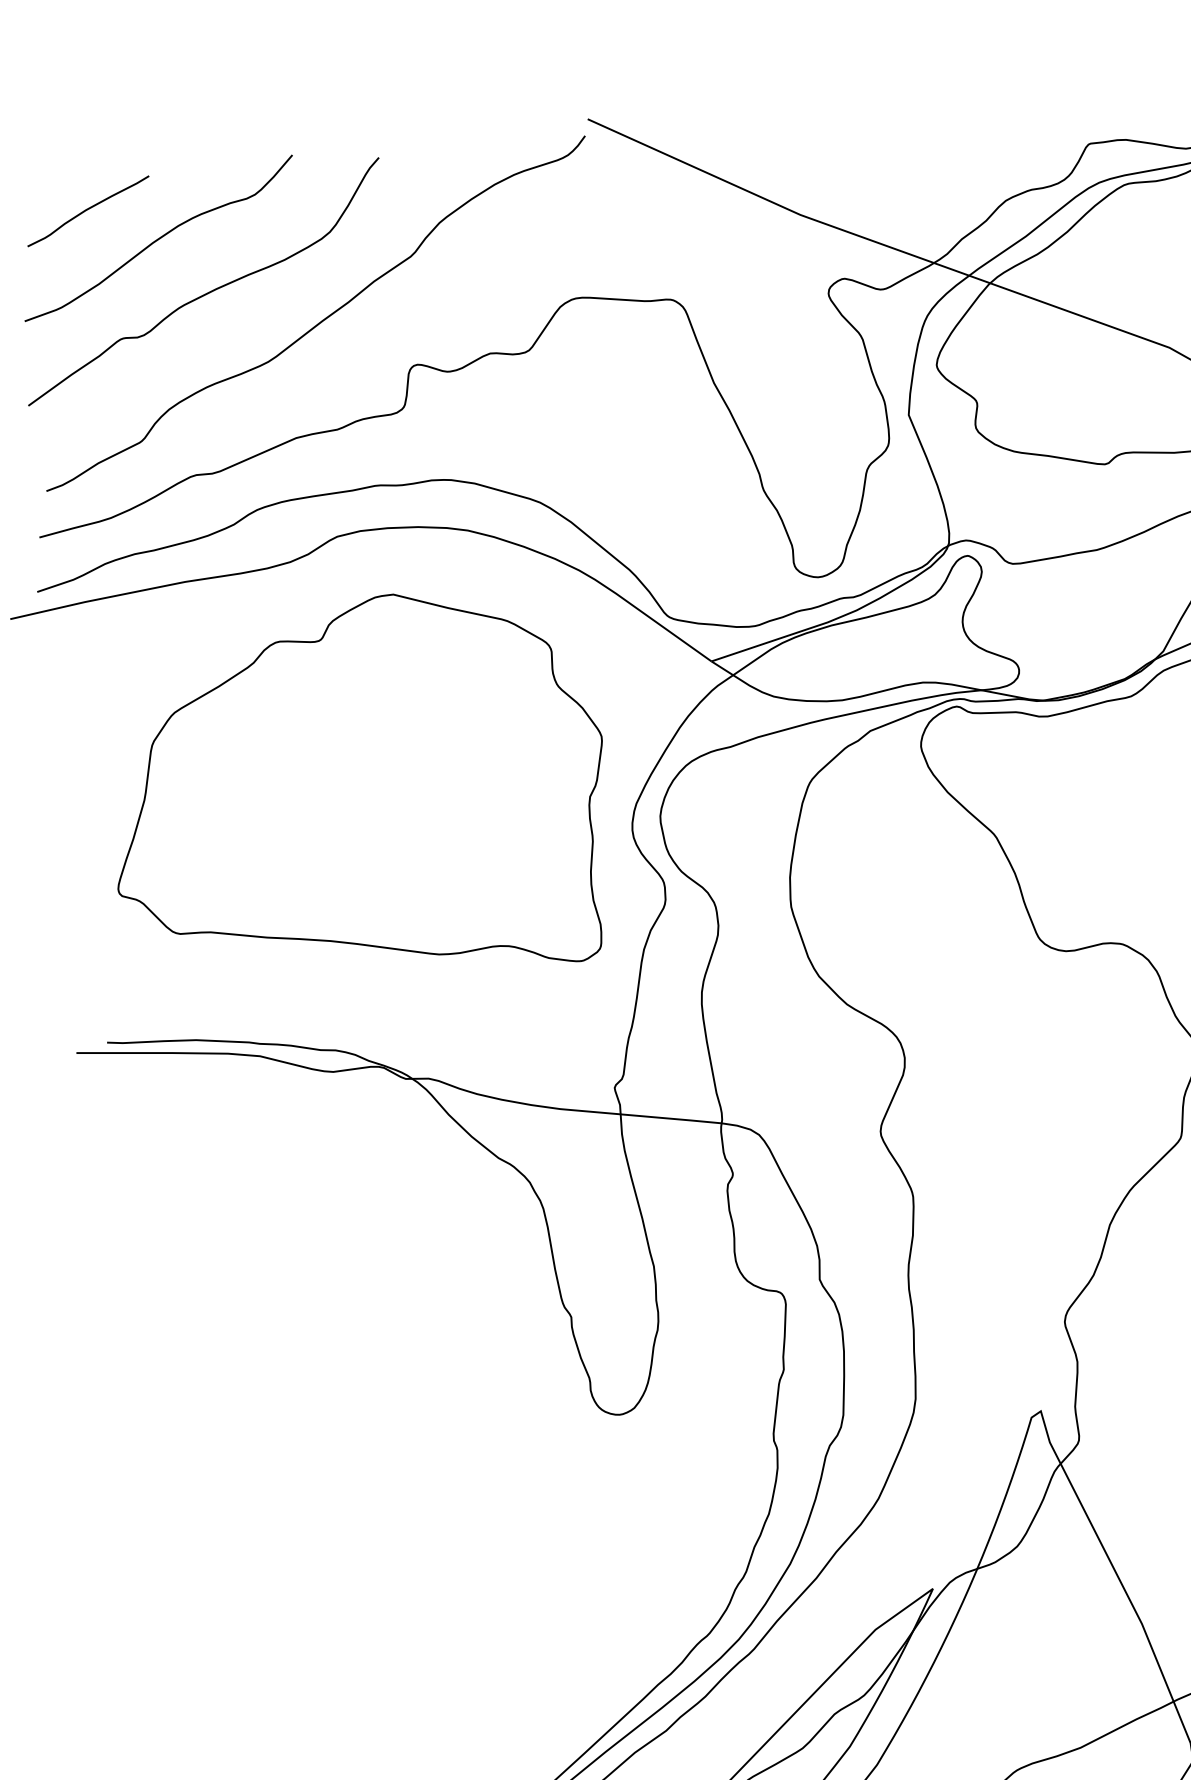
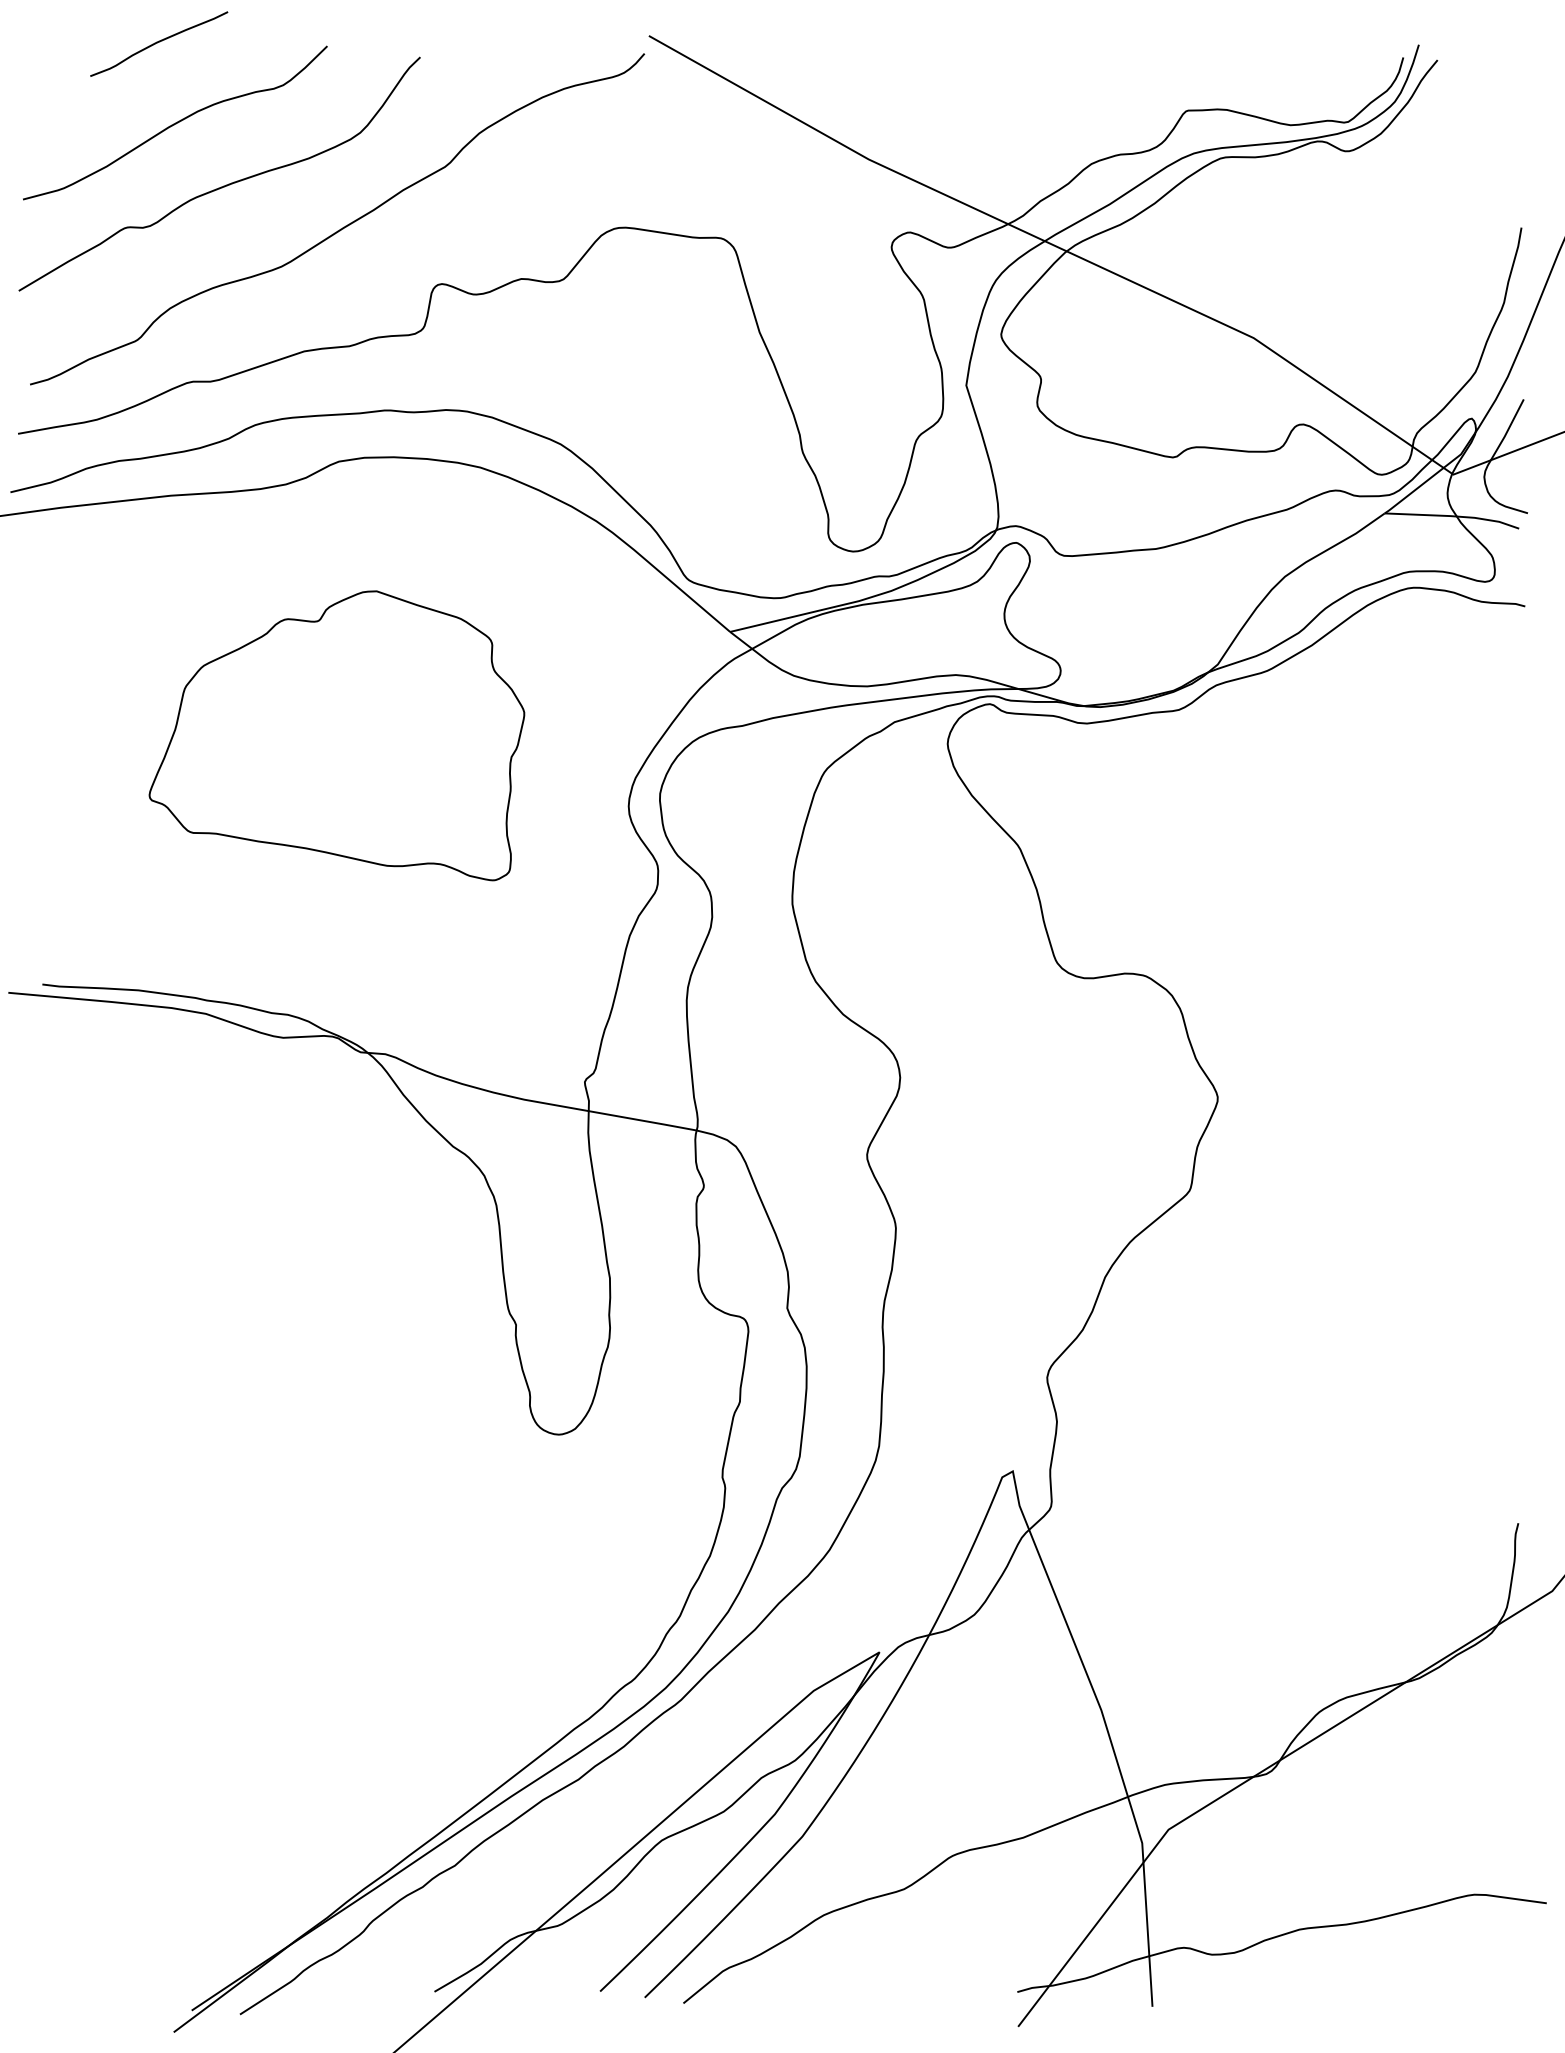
curve: (88, 209) -> (159, 42), moved
part: (357, 789) -> (336, 735), size x0.7

